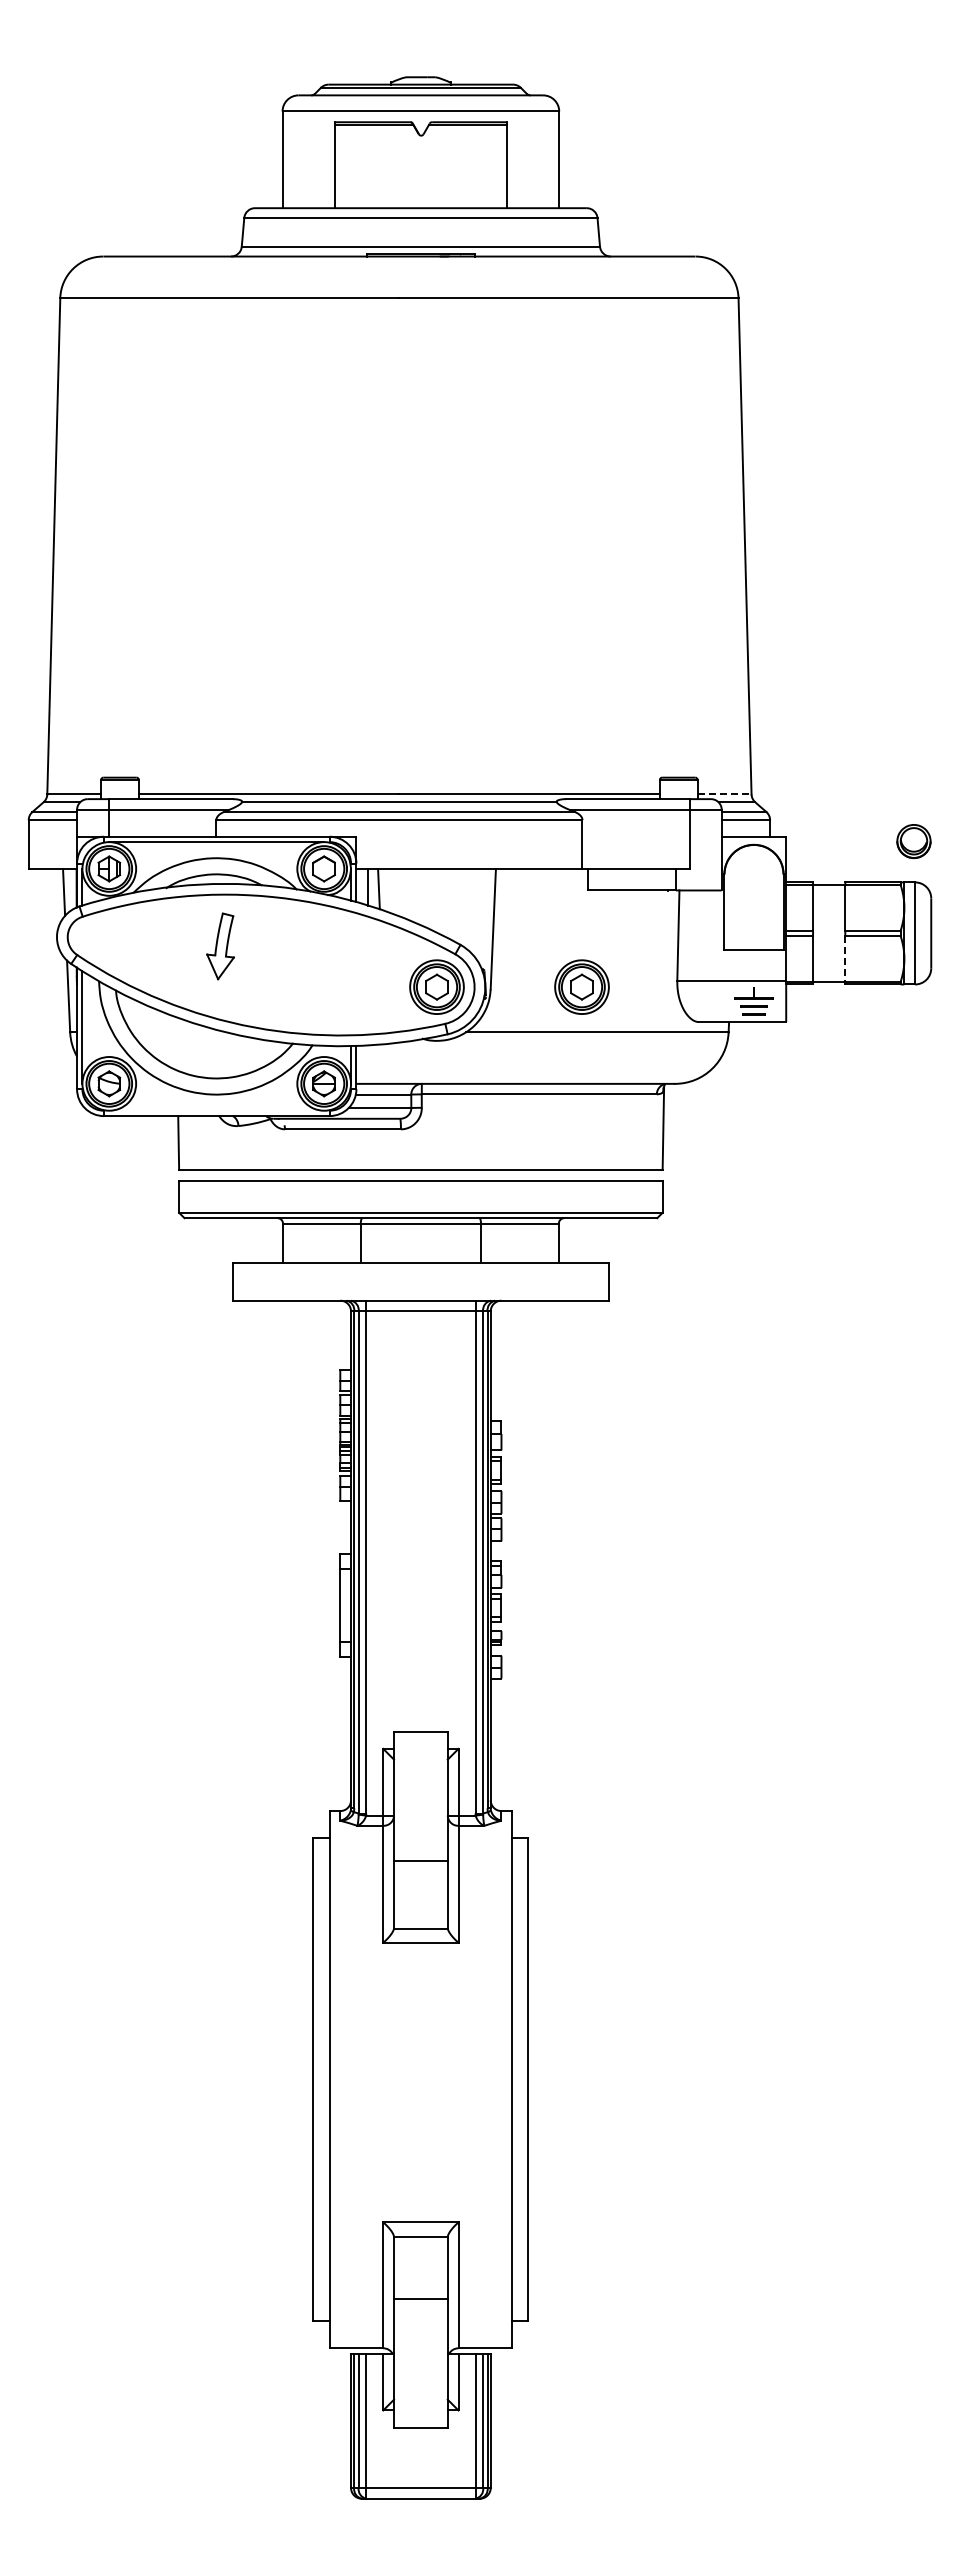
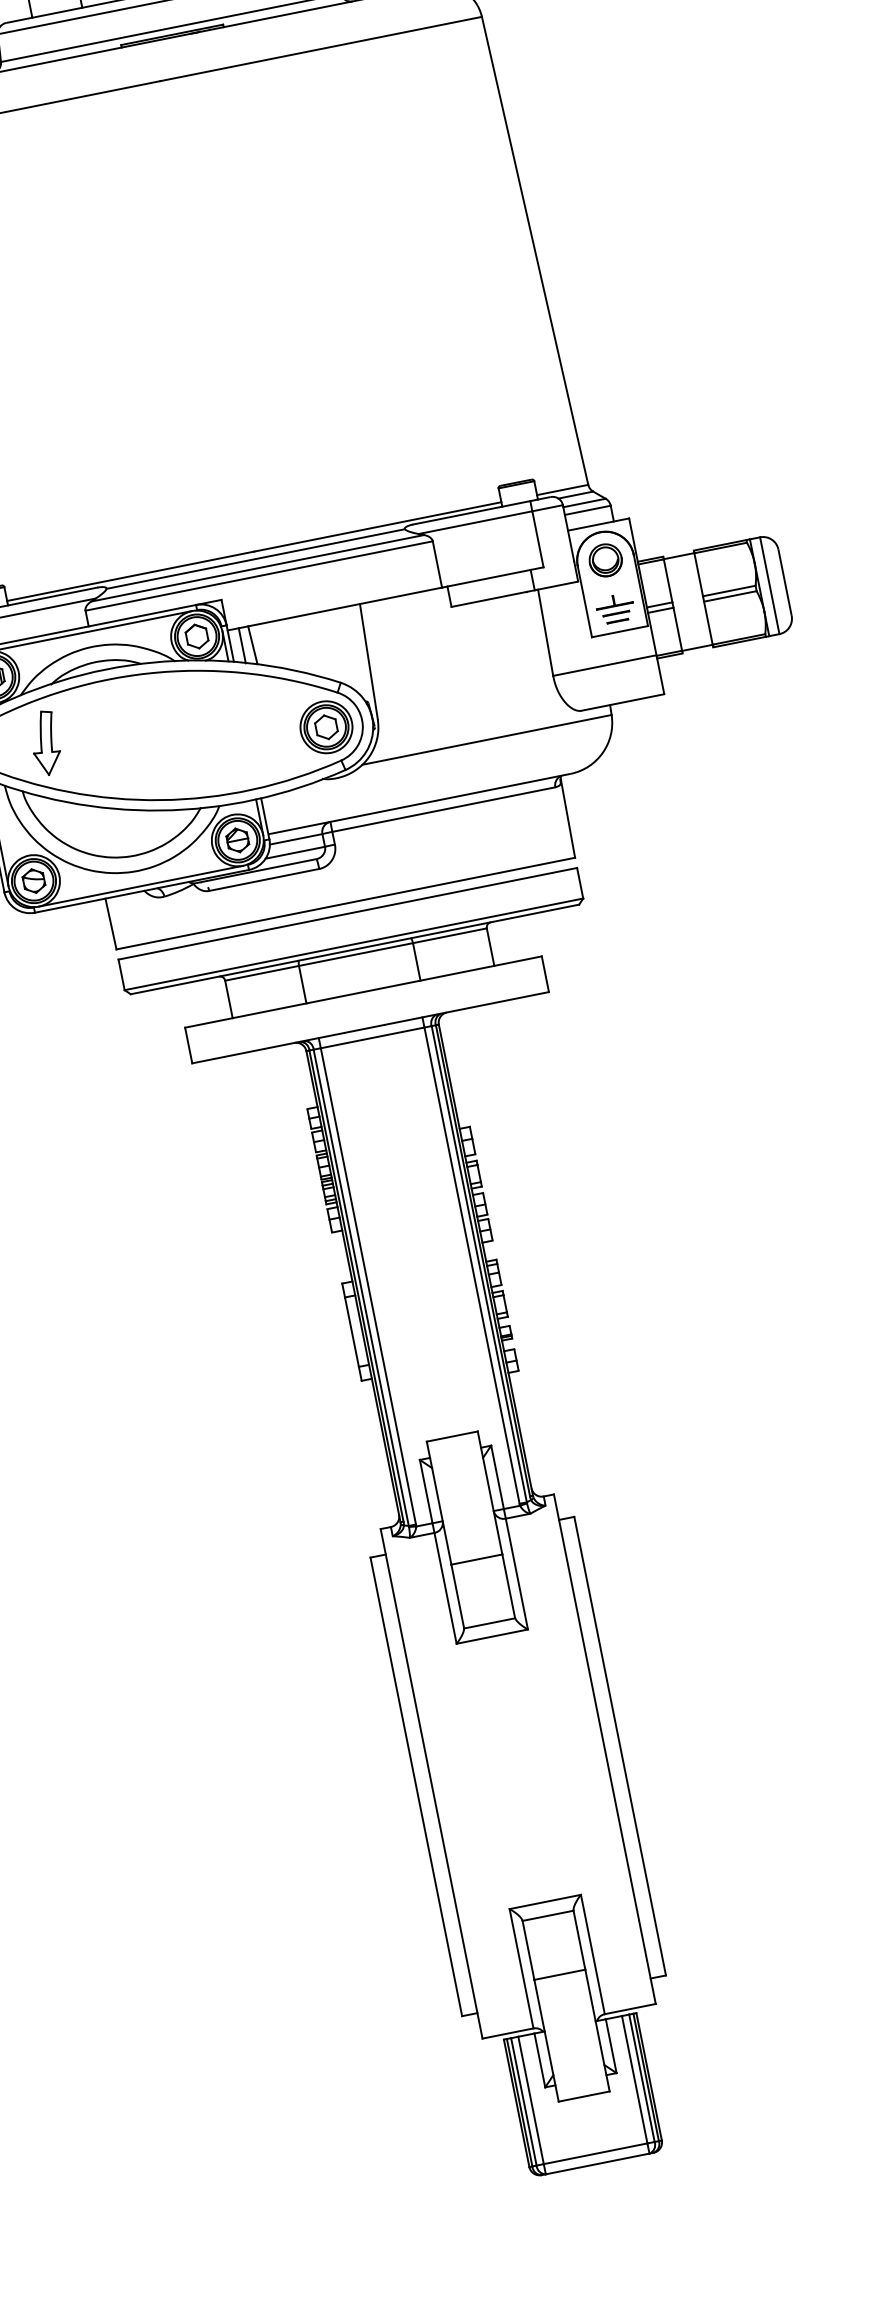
line: (724, 794) -> (562, 490), dashed -> solid
part: (913, 841) -> (605, 560), moved
part: (220, 946) -> (45, 743), moved
line: (845, 958) -> (708, 622), dashed -> solid
part: (581, 986) -> (463, 699), removed
part: (753, 1001) -> (614, 608), moved
line: (216, 1110) -> (140, 886), added

